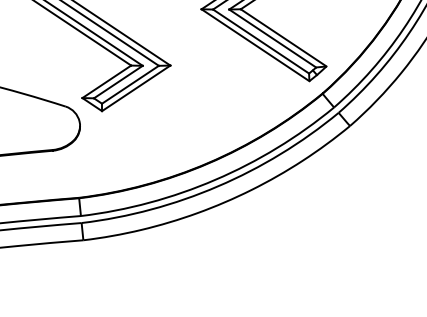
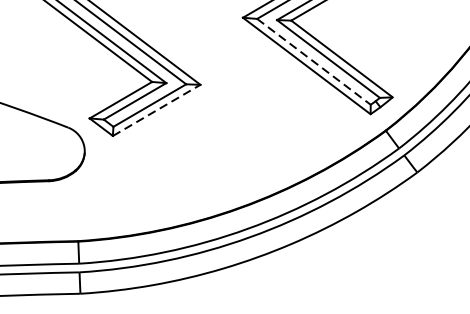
line: (261, 41) -> (314, 61), solid -> dashed
line: (136, 88) -> (156, 110), solid -> dashed

